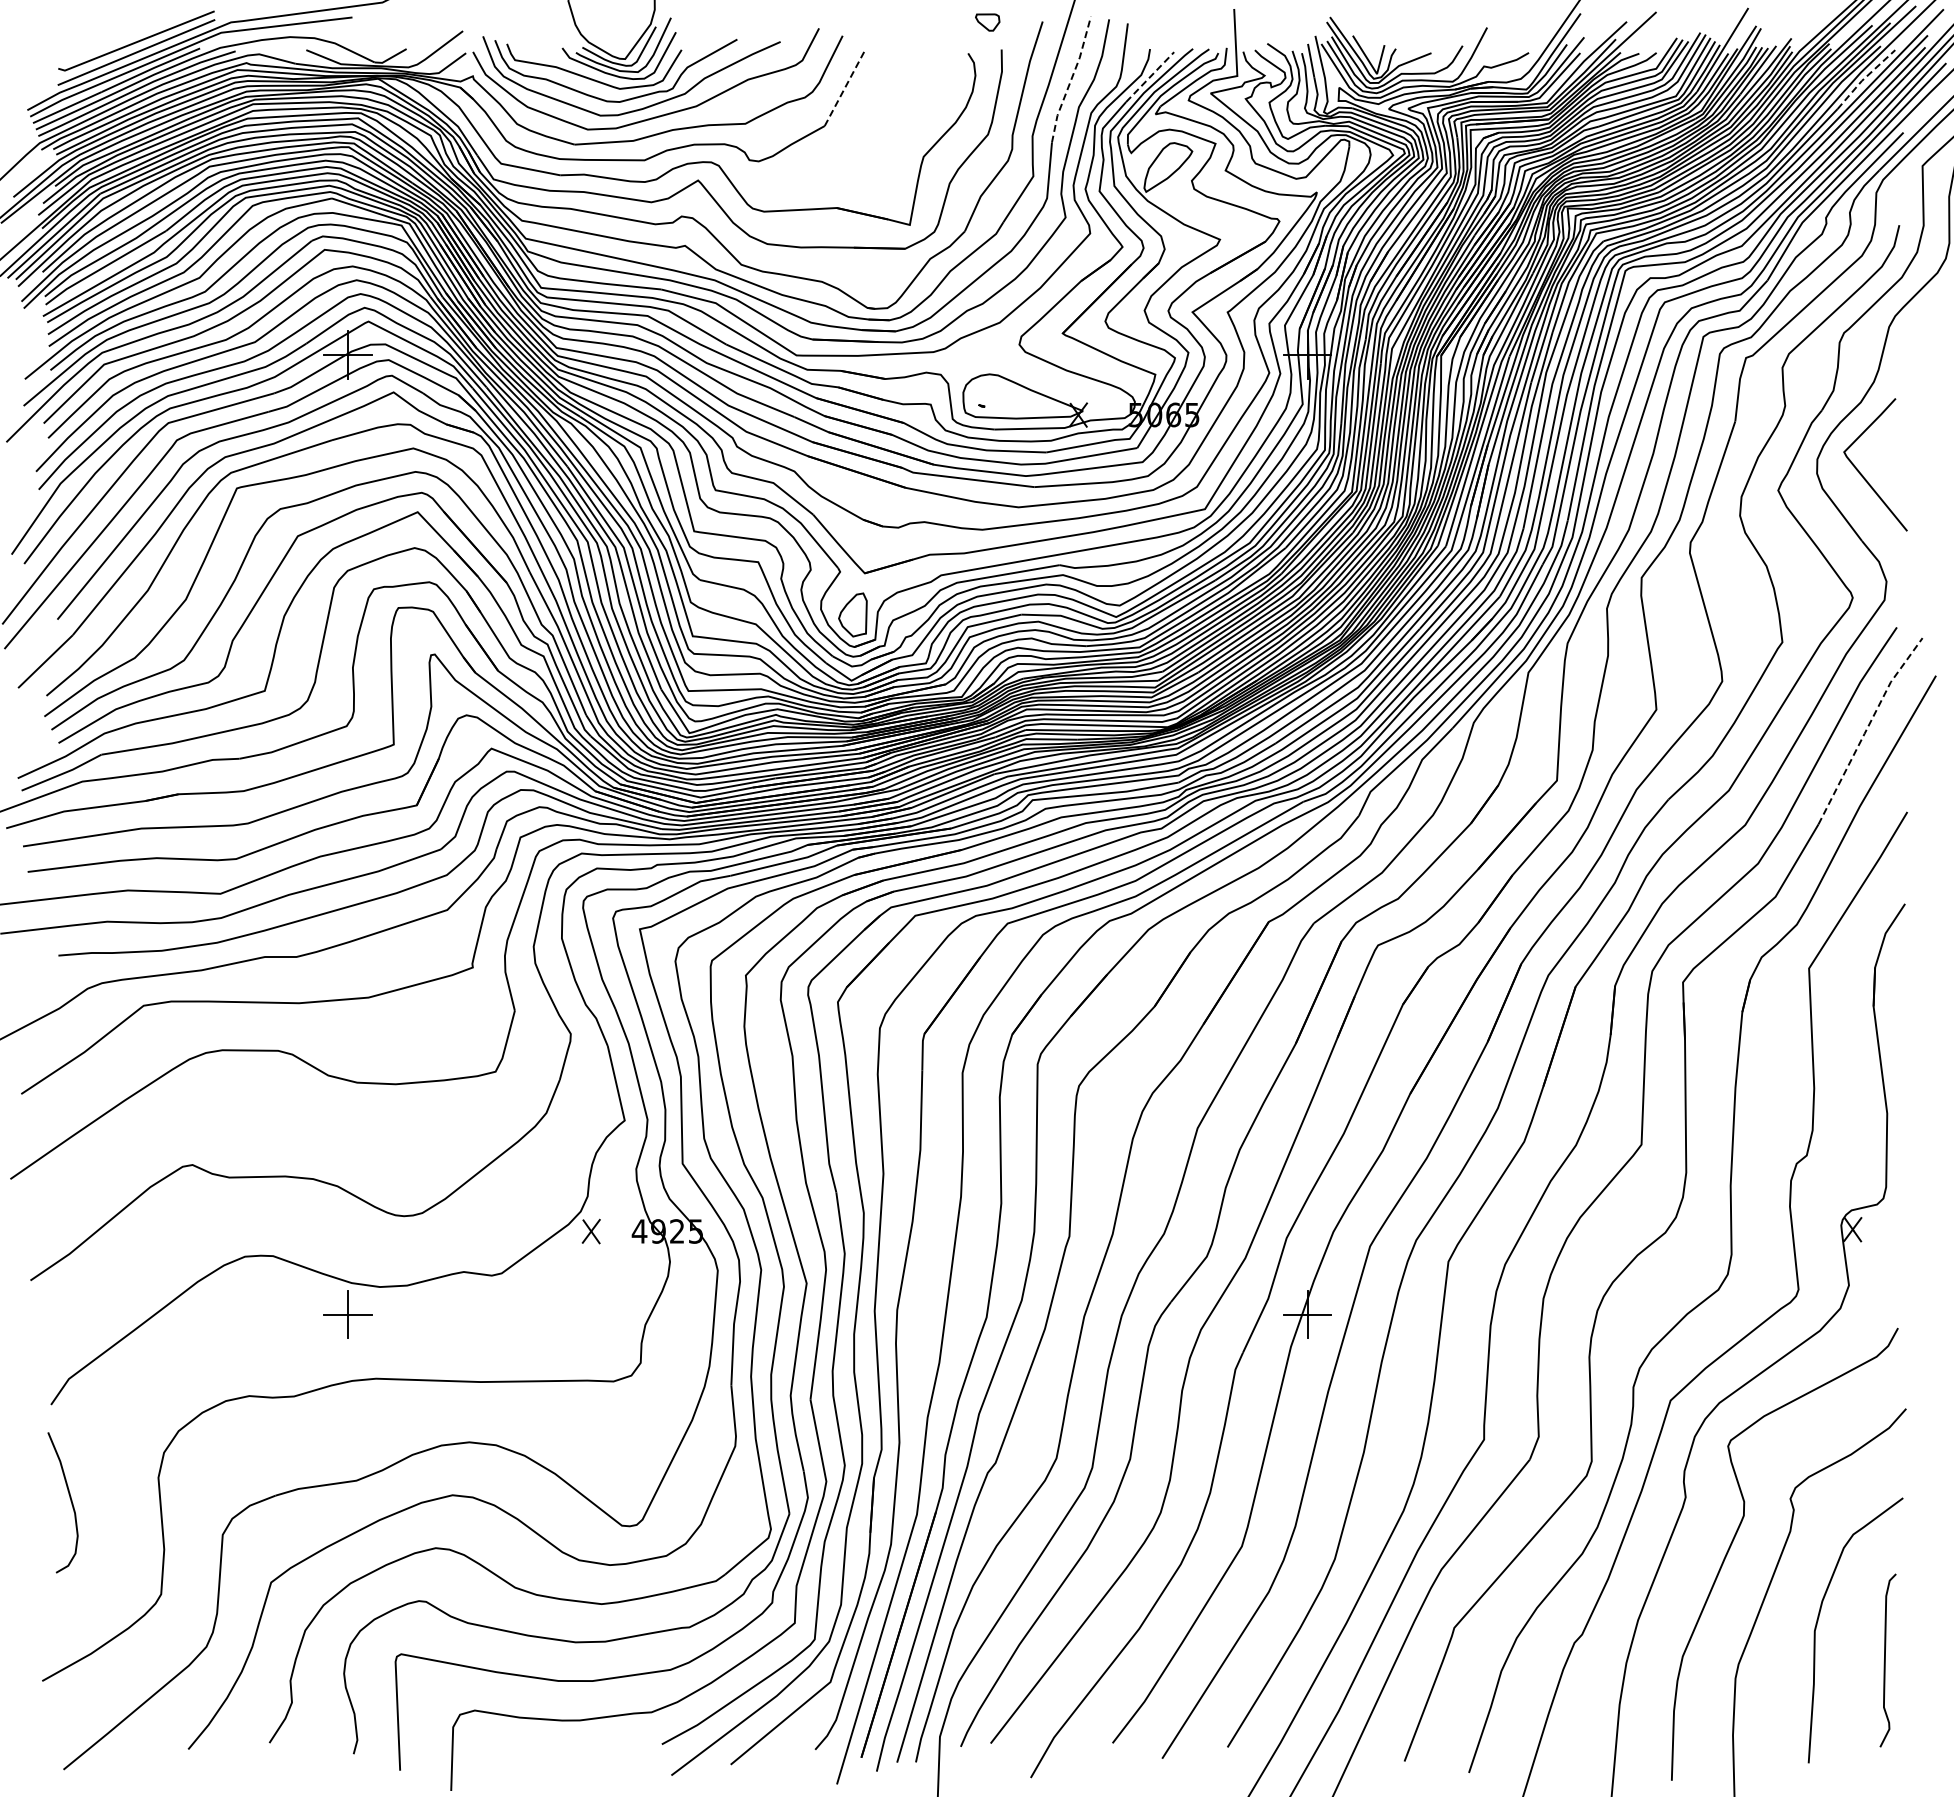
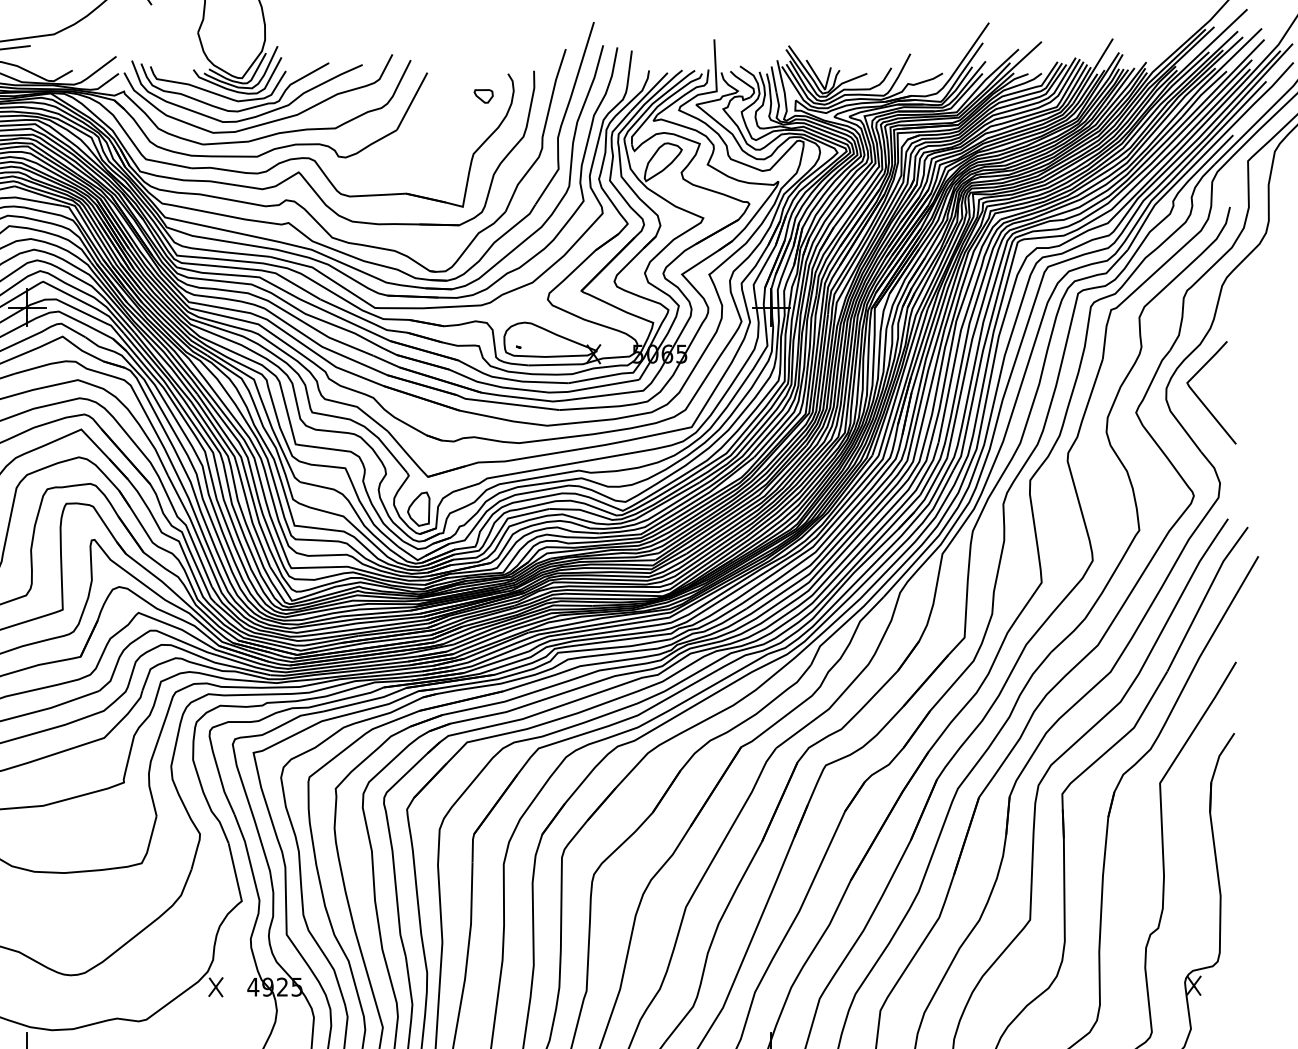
part: (987, 22) -> (483, 96), moved
line: (1150, 77) -> (649, 92), dashed -> solid
line: (1864, 78) -> (1203, 93), dashed -> solid
line: (1071, 79) -> (588, 94), dashed -> solid
line: (844, 89) -> (412, 101), dashed -> solid
line: (1867, 728) -> (1205, 597), dashed -> solid

